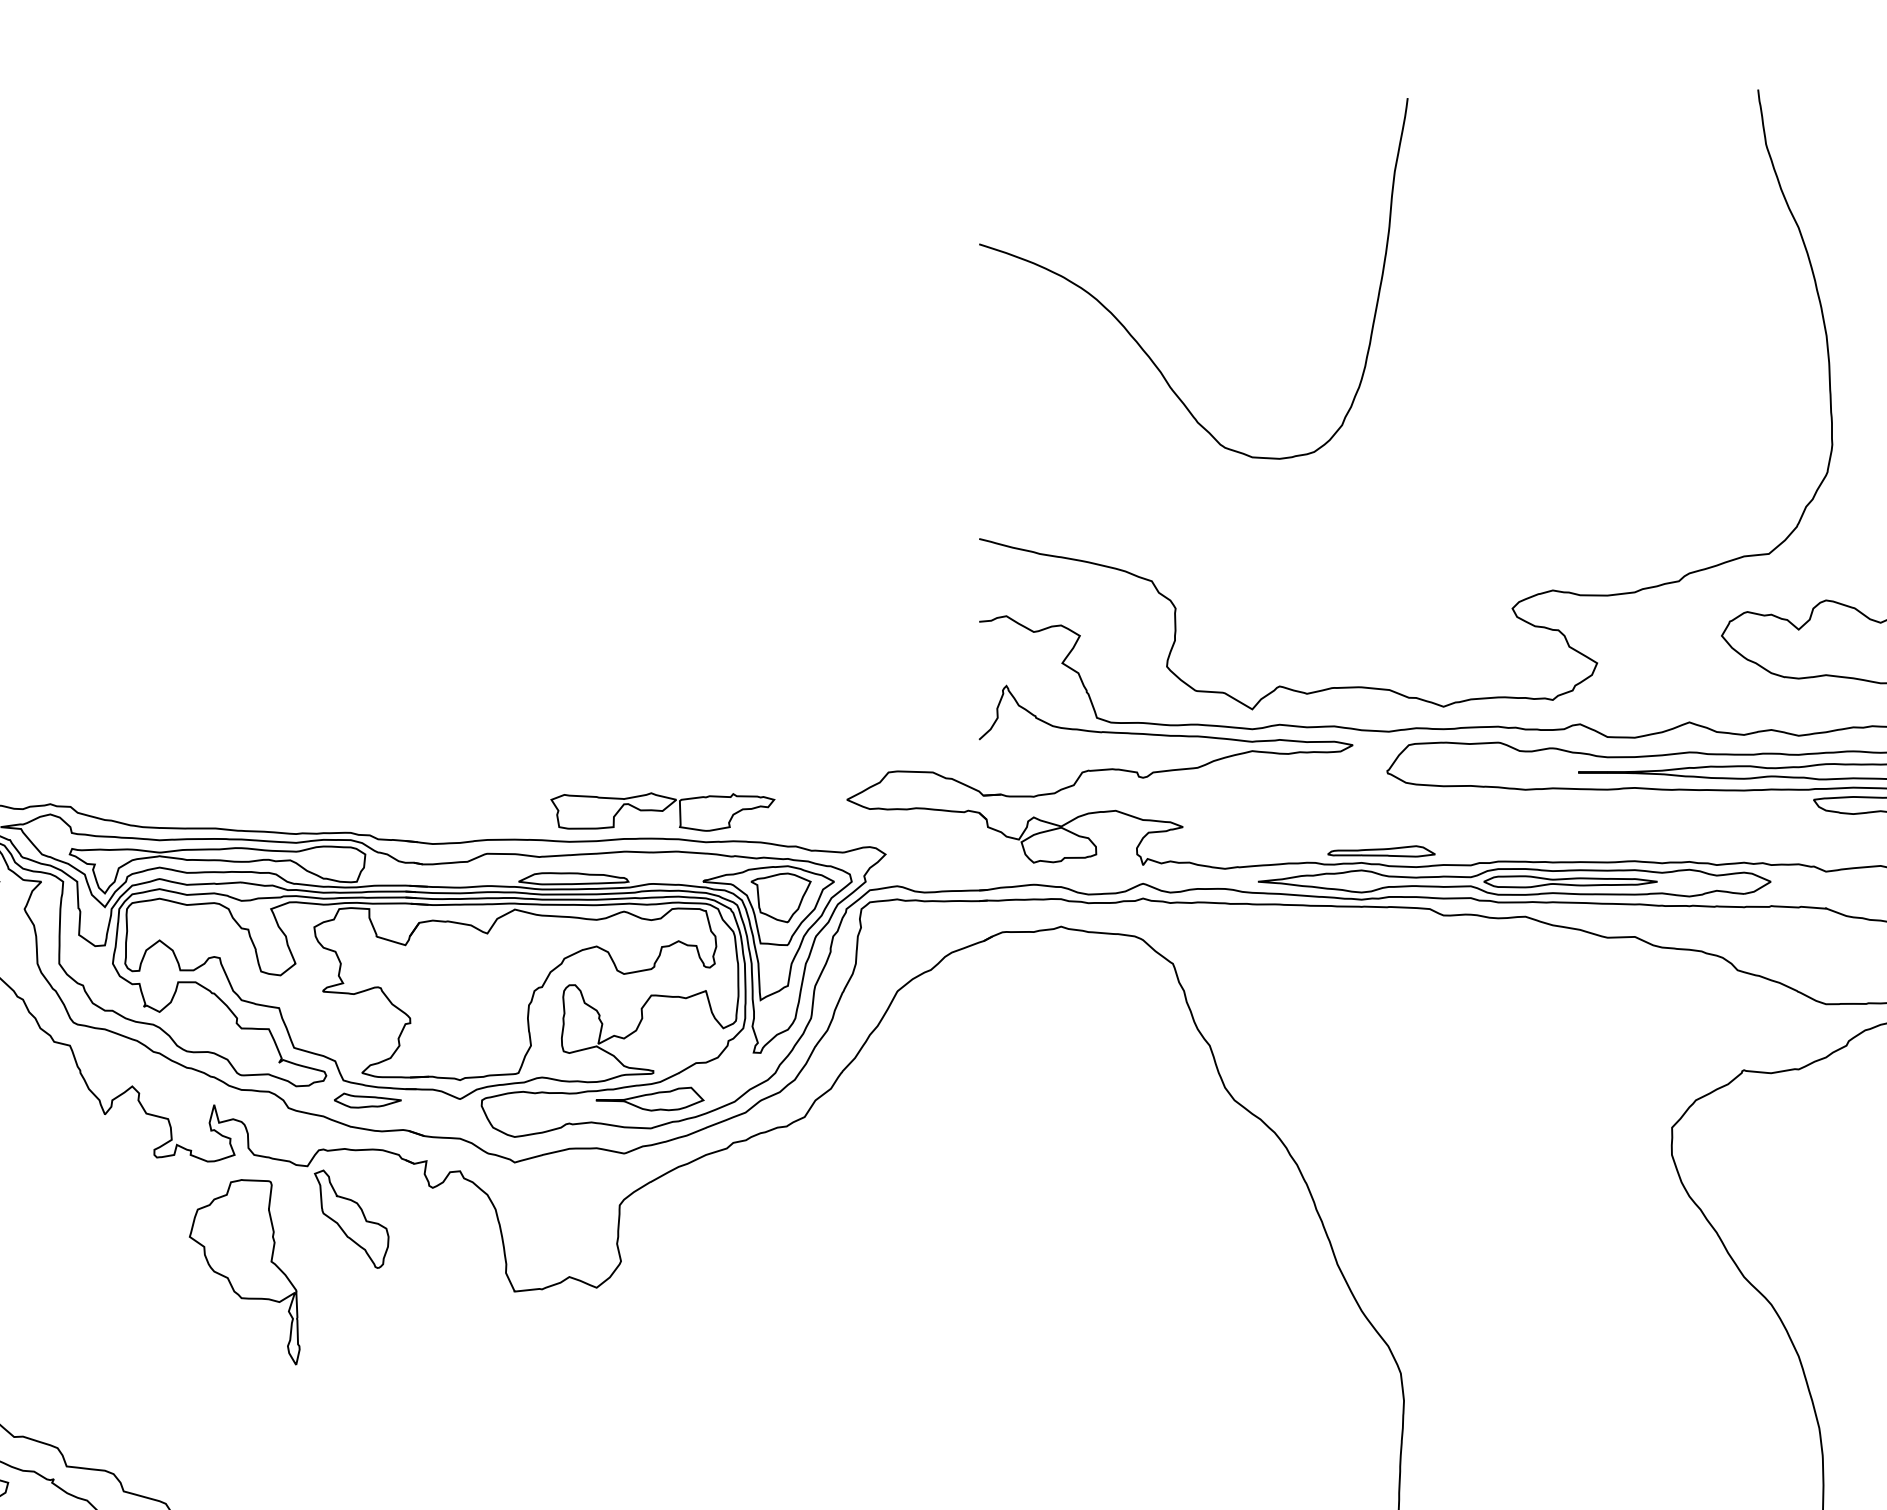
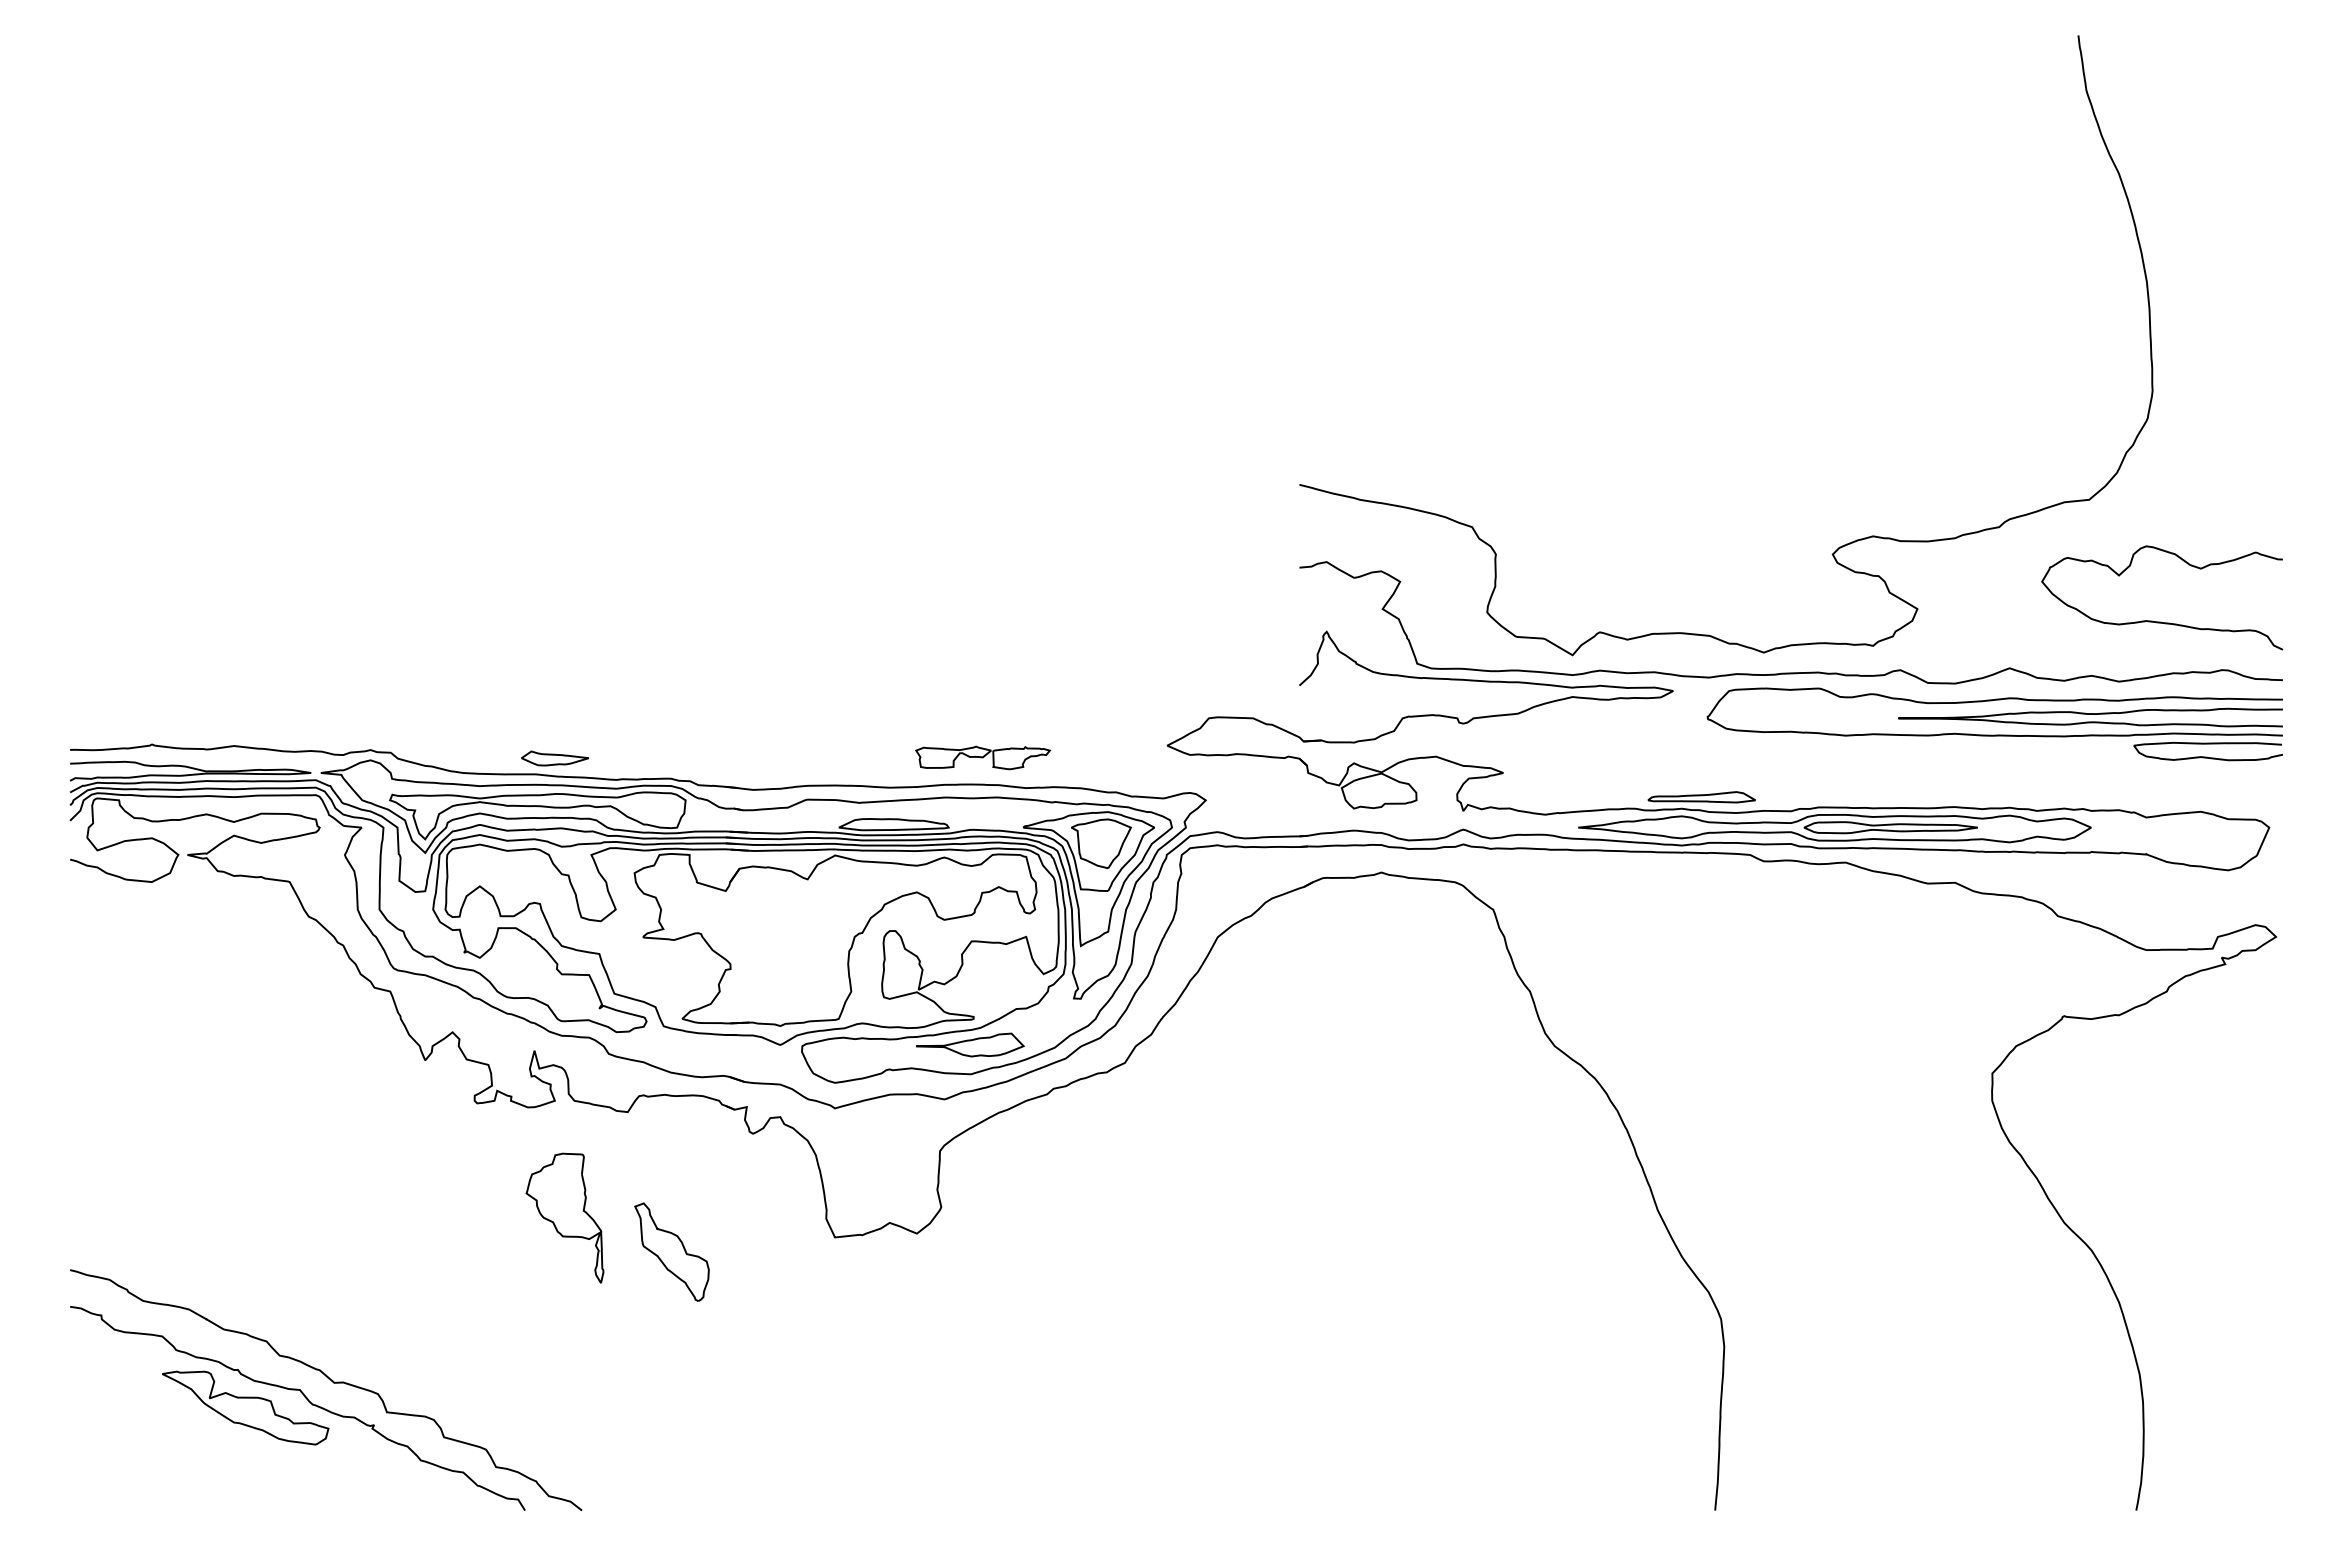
curve: (1130, 332) -> (1450, 278), removed
part: (662, 811) -> (982, 757), size x0.6
part: (367, 1100) -> (554, 758), moved
part: (351, 1218) -> (671, 1251), moved
part: (244, 1272) -> (564, 1218), size x0.7

